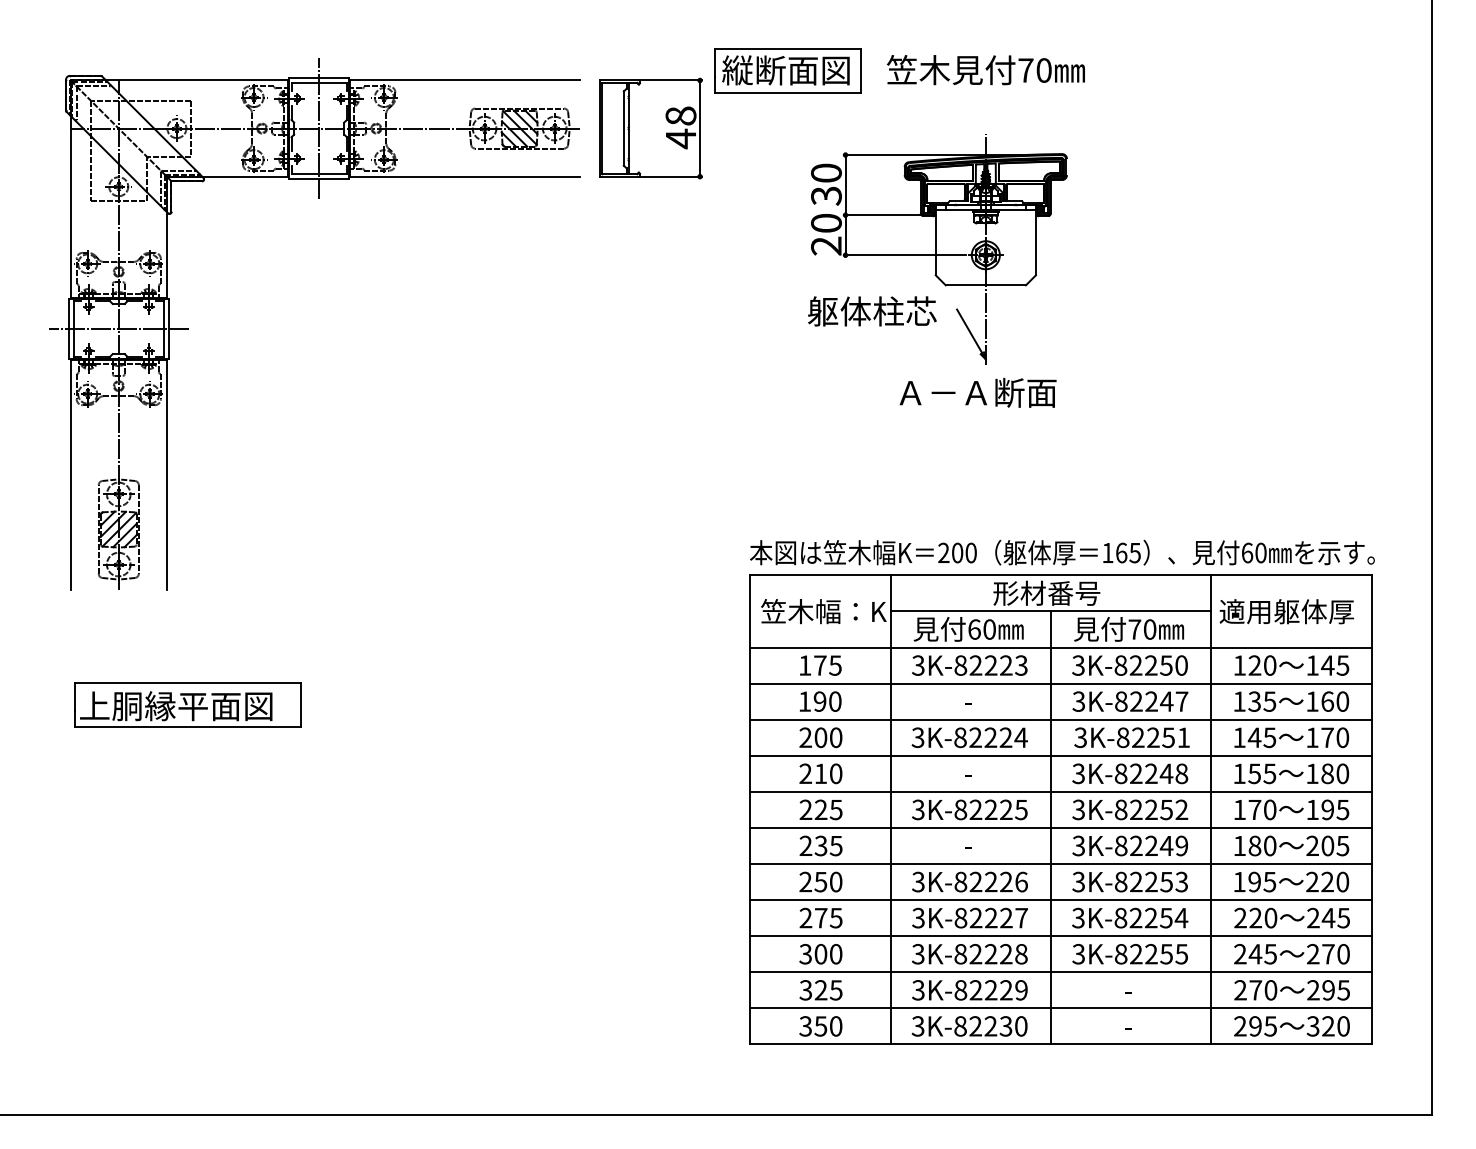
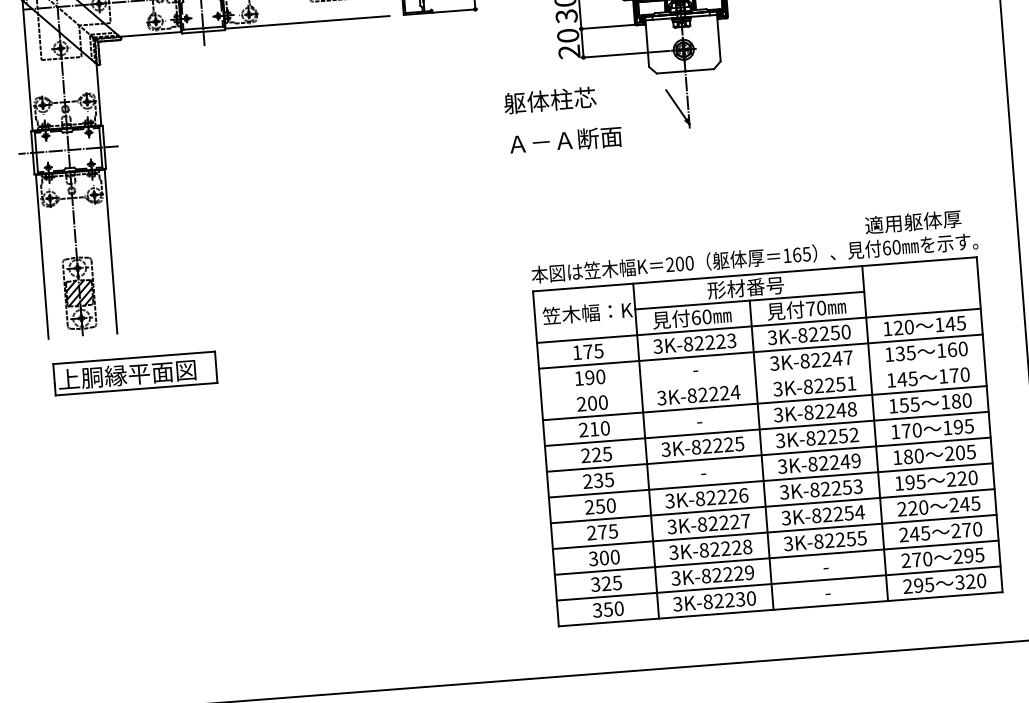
text: (872, 311) -> (550, 100), moved
text: (977, 392) -> (565, 140), moved
text: (1286, 611) -> (912, 222), moved
part: (187, 704) -> (135, 373), moved
line: (1060, 719) -> (762, 377), removed

